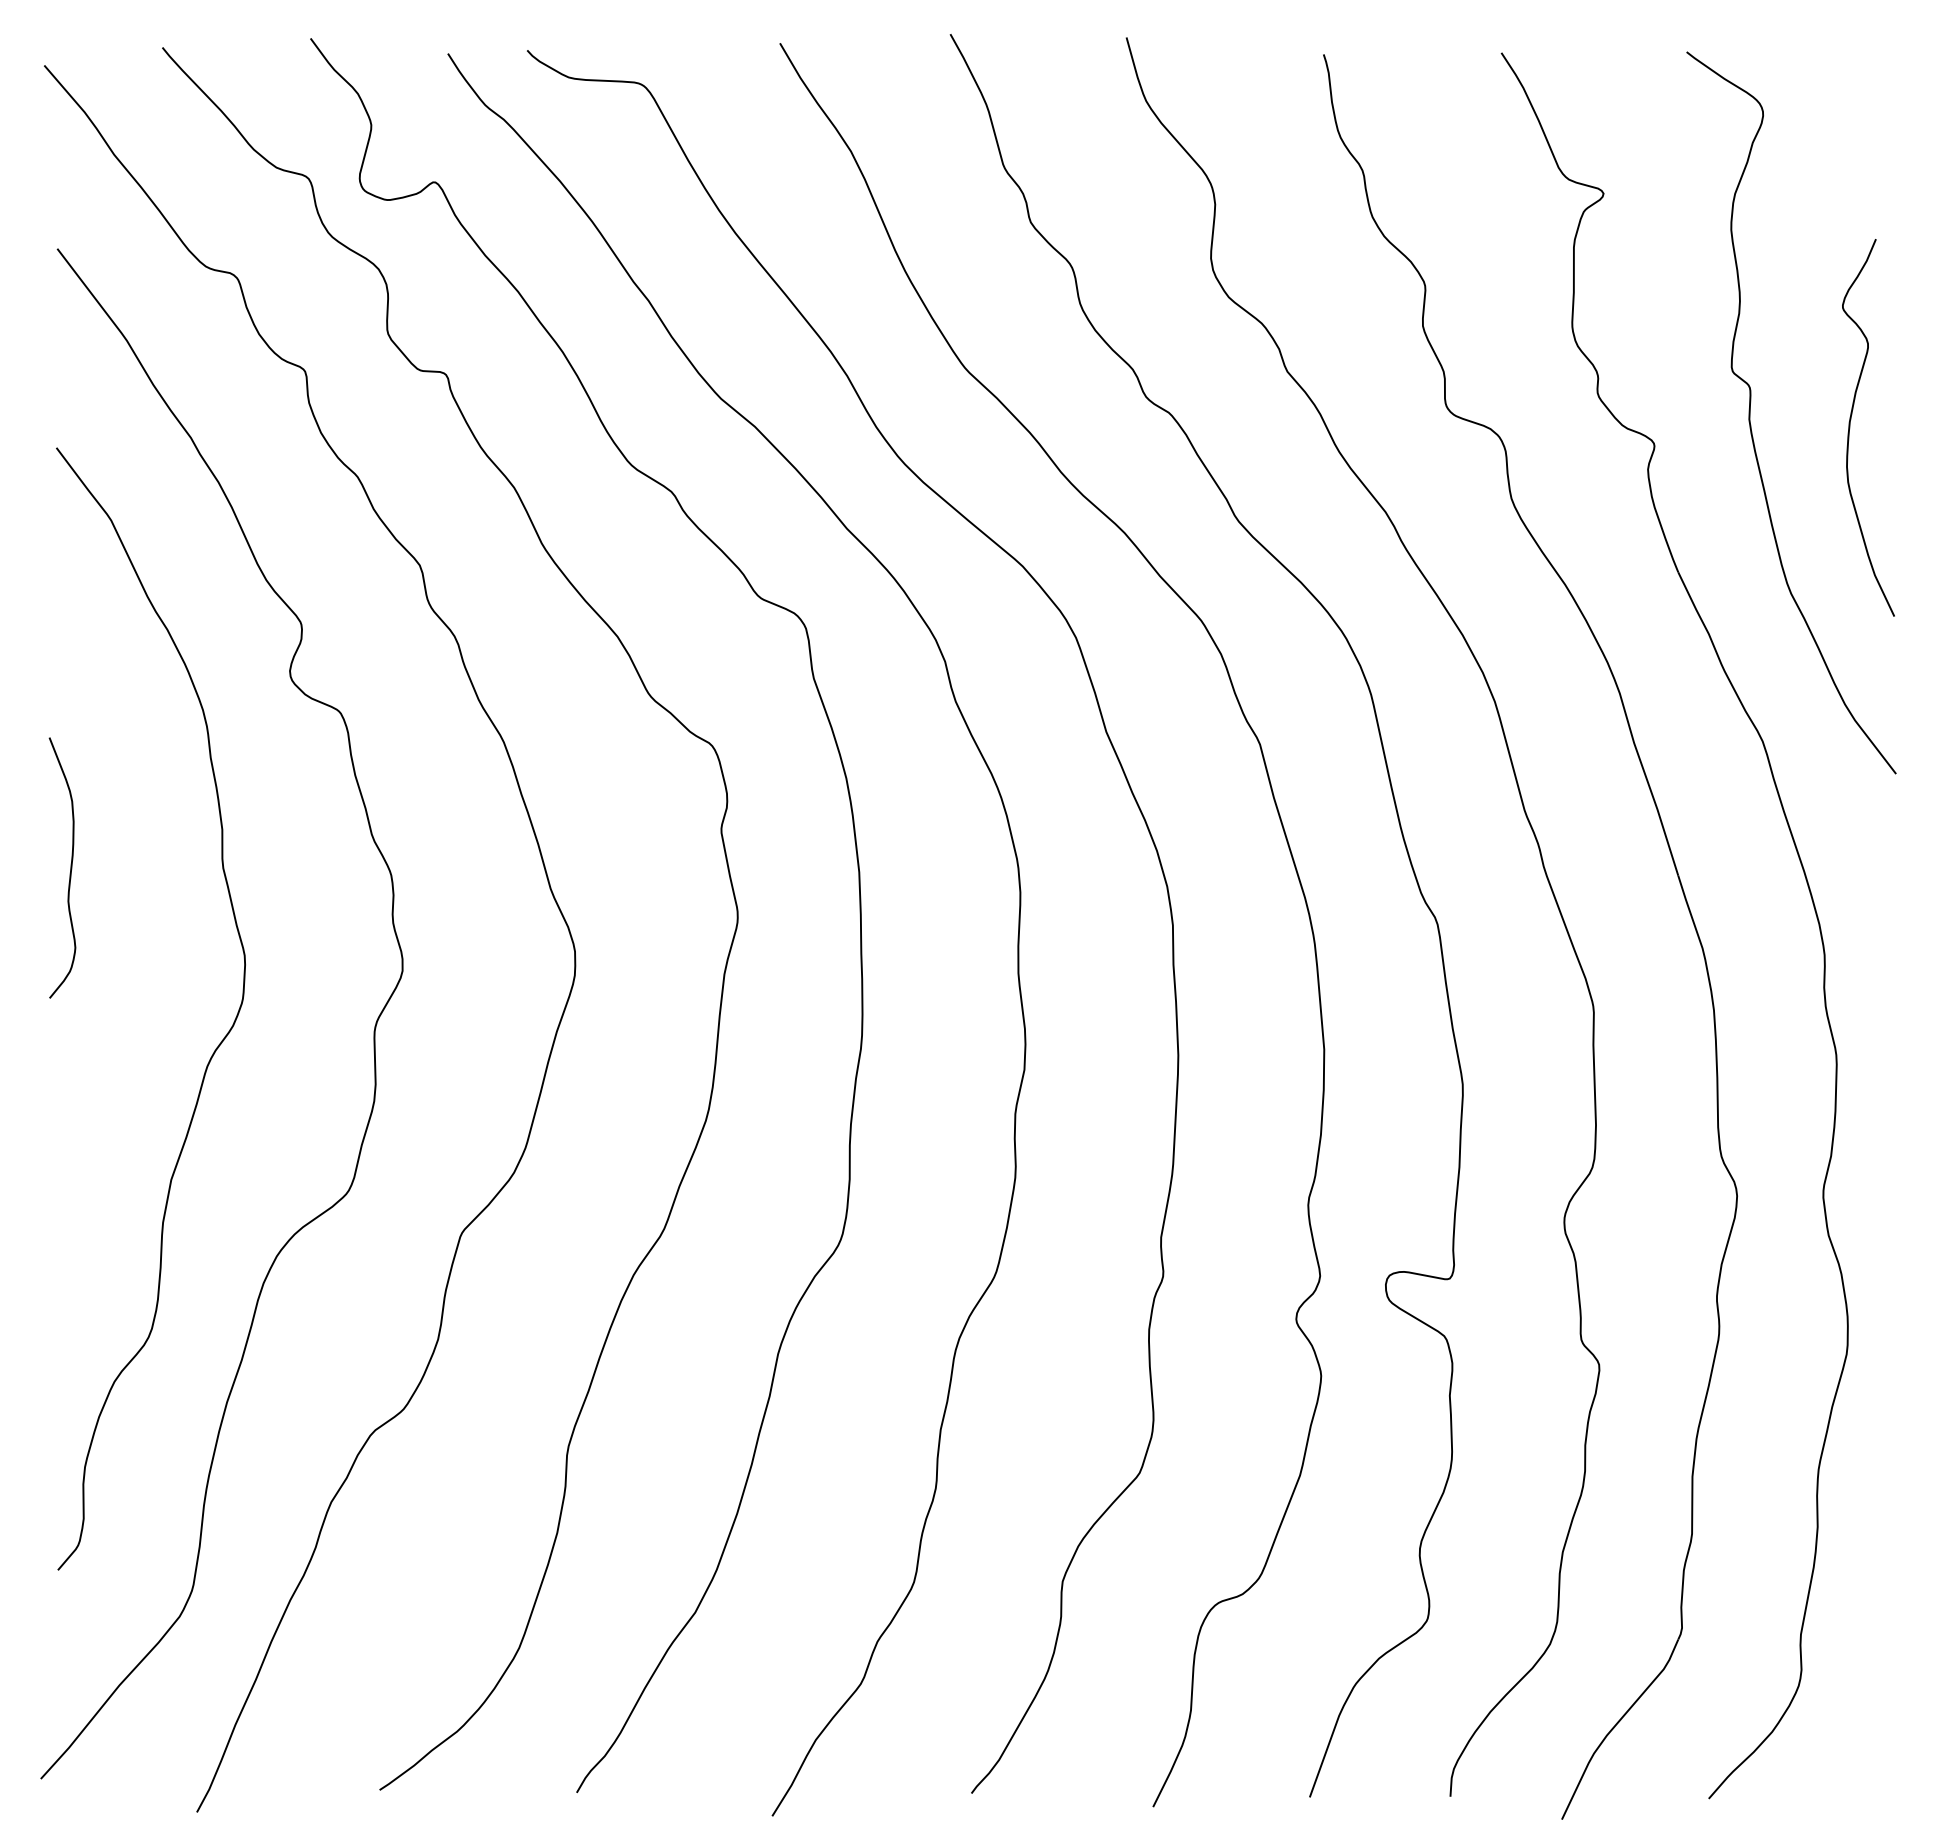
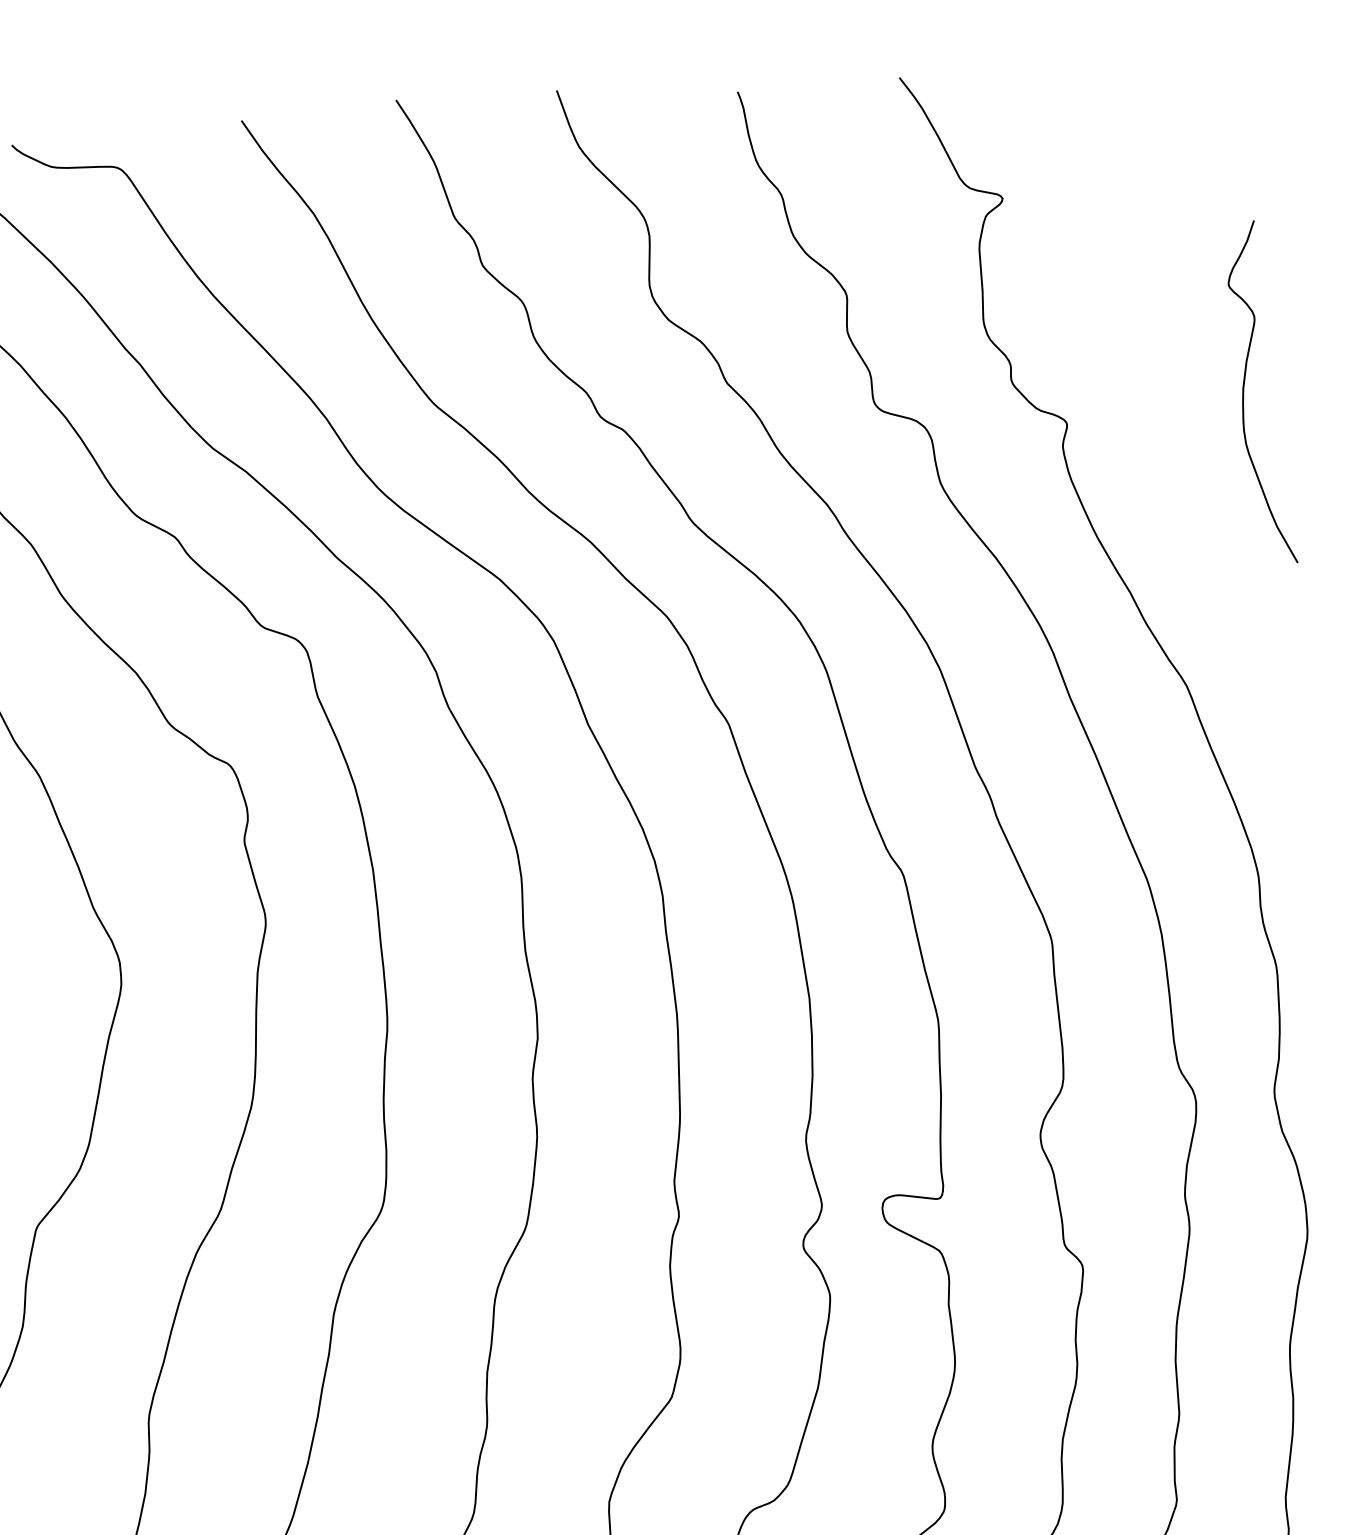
curve: (1750, 412) -> (1152, 387), removed

